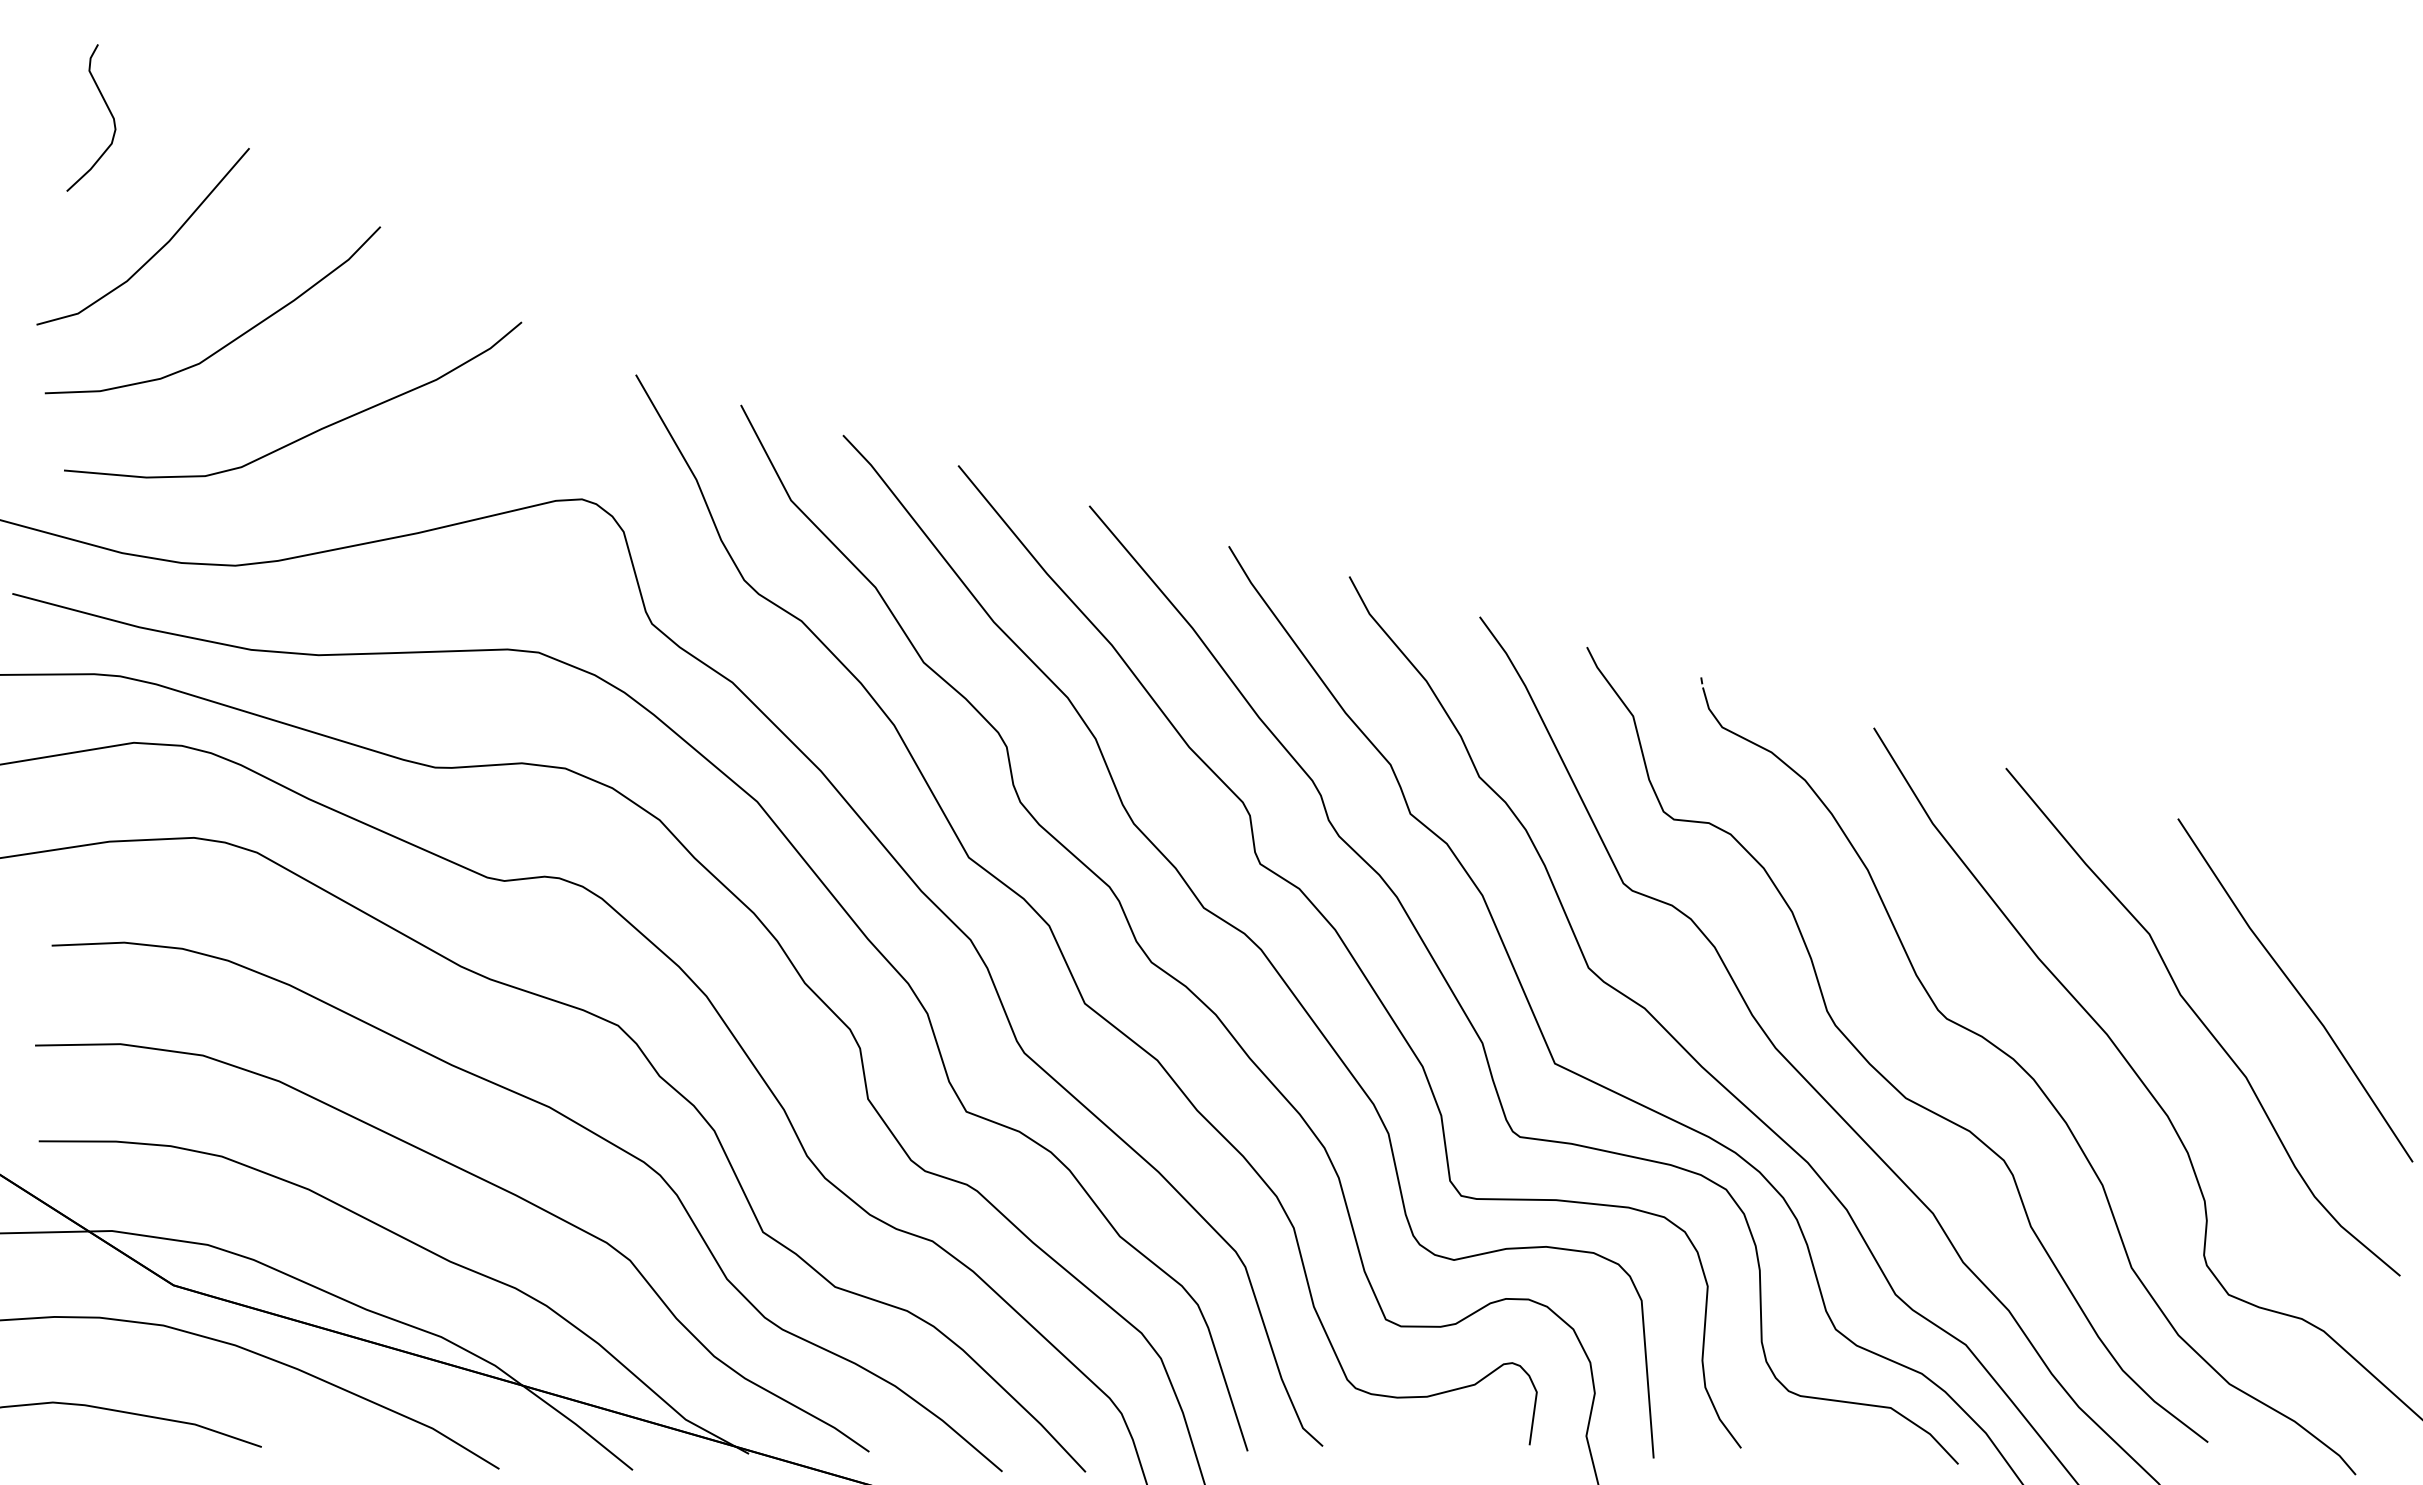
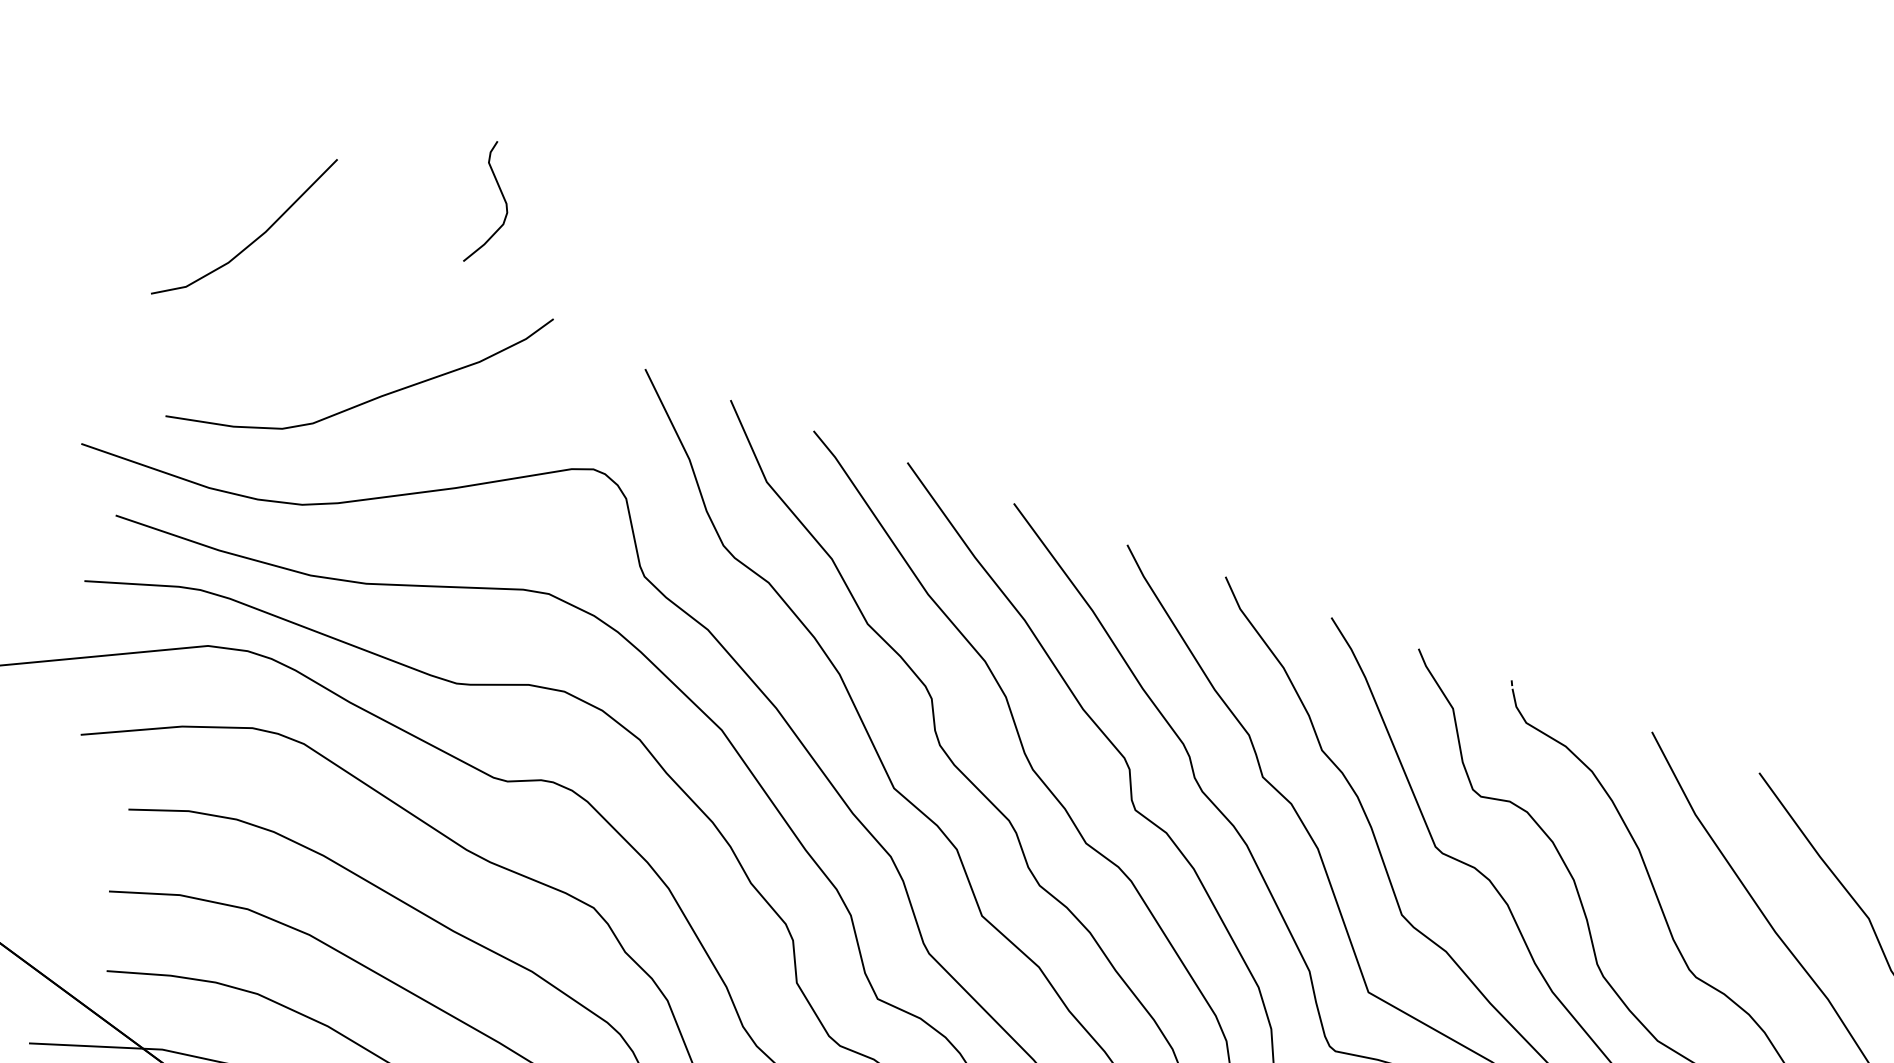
curve: (107, 108) -> (501, 194), moved
curve: (233, 339) -> (313, 317), removed

